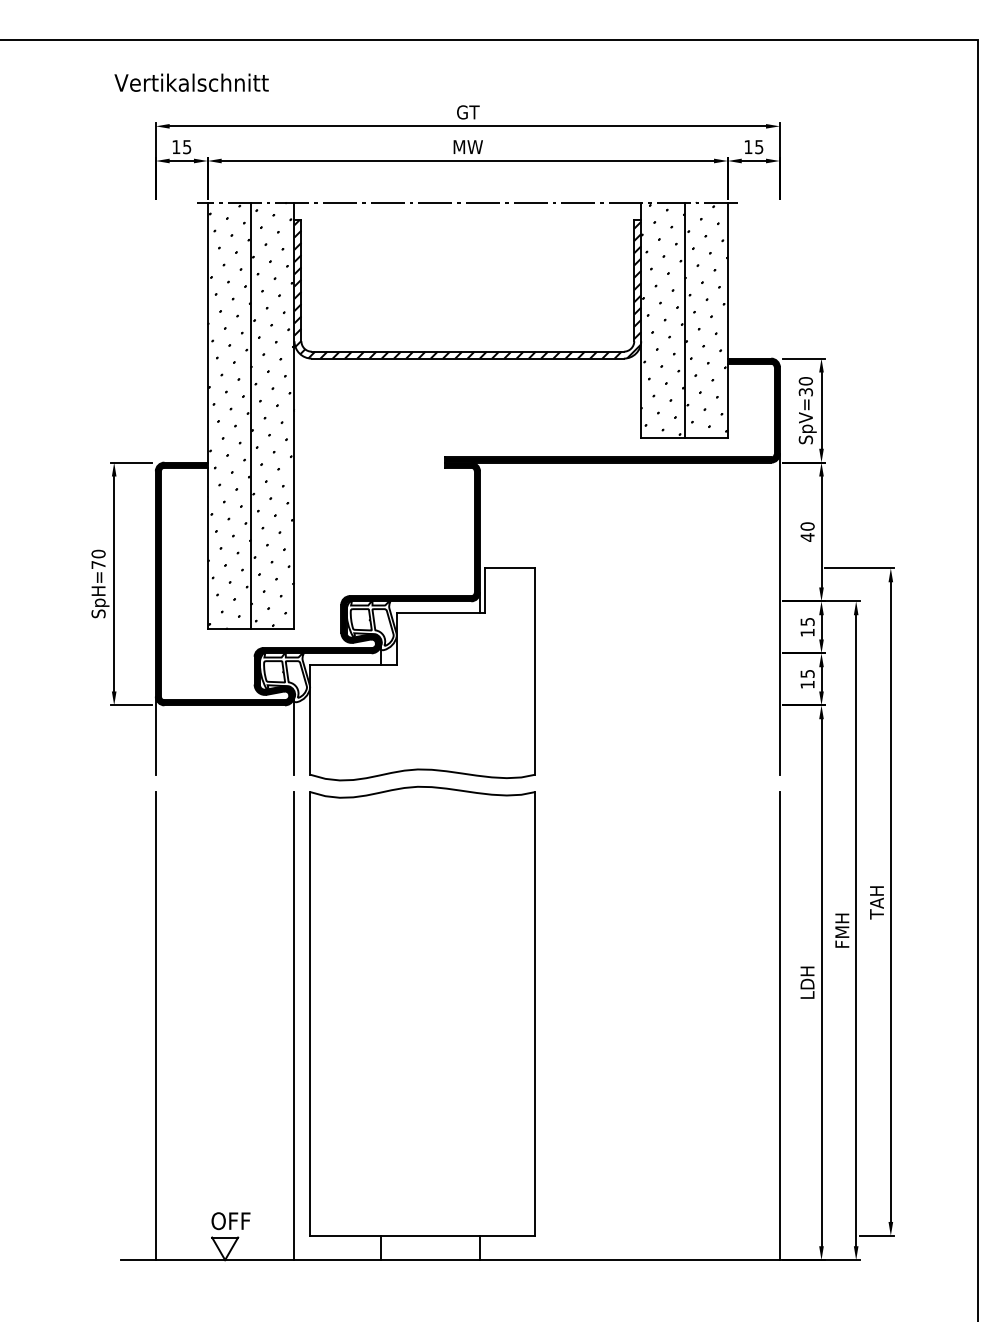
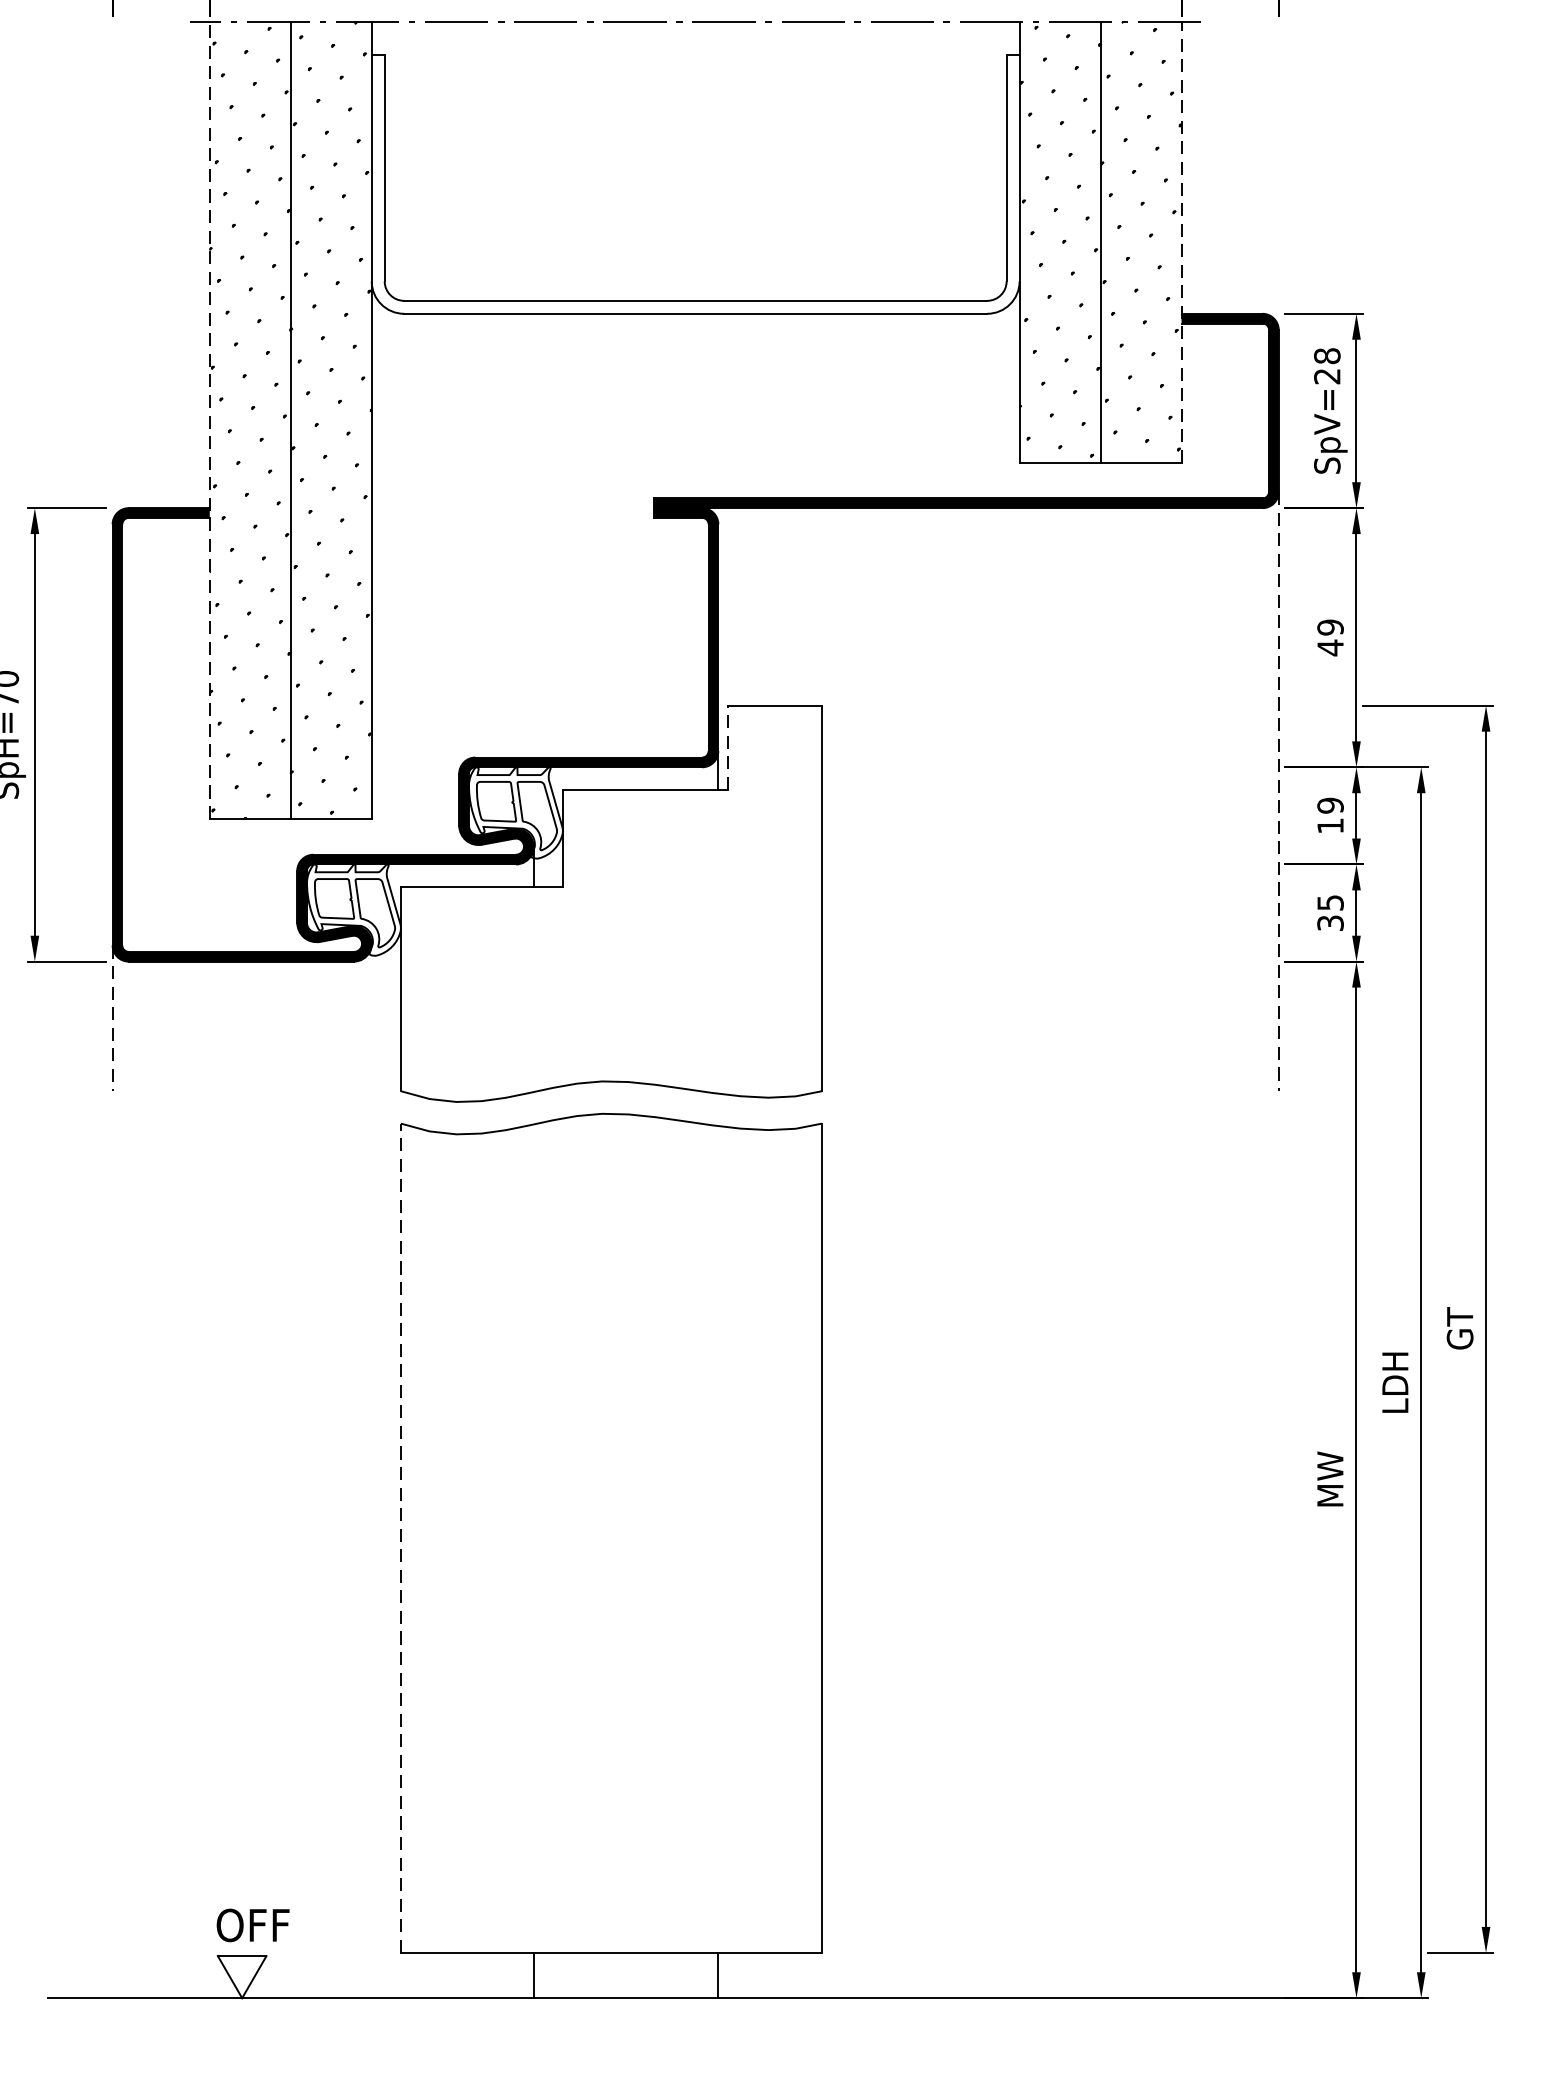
hatch: (467, 288) -> (695, 182), removed
line: (727, 320) -> (1180, 242), solid -> dashed
text: (805, 386) -> (1326, 365), SpV=30 -> SpV=28
line: (207, 415) -> (209, 420), solid -> dashed
text: (807, 526) -> (1330, 627), 40 -> 49
line: (485, 590) -> (728, 747), solid -> dashed
line: (779, 614) -> (1277, 791), solid -> dashed
text: (807, 621) -> (1330, 804), 15 -> 19
text: (807, 684) -> (1330, 922), 15 -> 35
line: (294, 734) -> (371, 1016), removed
line: (155, 736) -> (112, 1019), solid -> dashed
text: (876, 902) -> (1459, 1330), TAH -> GT
text: (842, 930) -> (1395, 1382), FMH -> LDH
text: (807, 982) -> (1330, 1479), LDH -> MW
line: (310, 1013) -> (401, 1537), solid -> dashed
line: (155, 1026) -> (112, 1561), removed
line: (294, 1026) -> (371, 1561), removed
line: (779, 1026) -> (1277, 1561), removed

